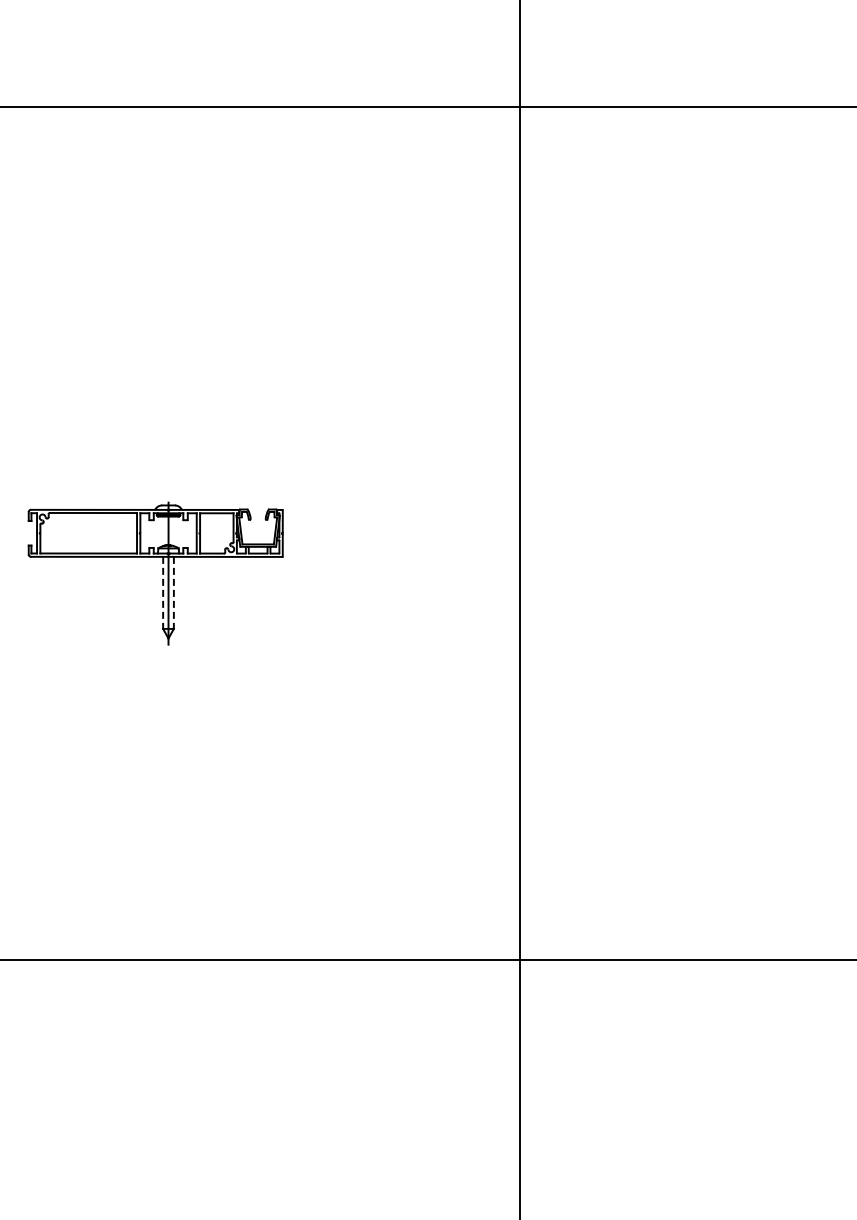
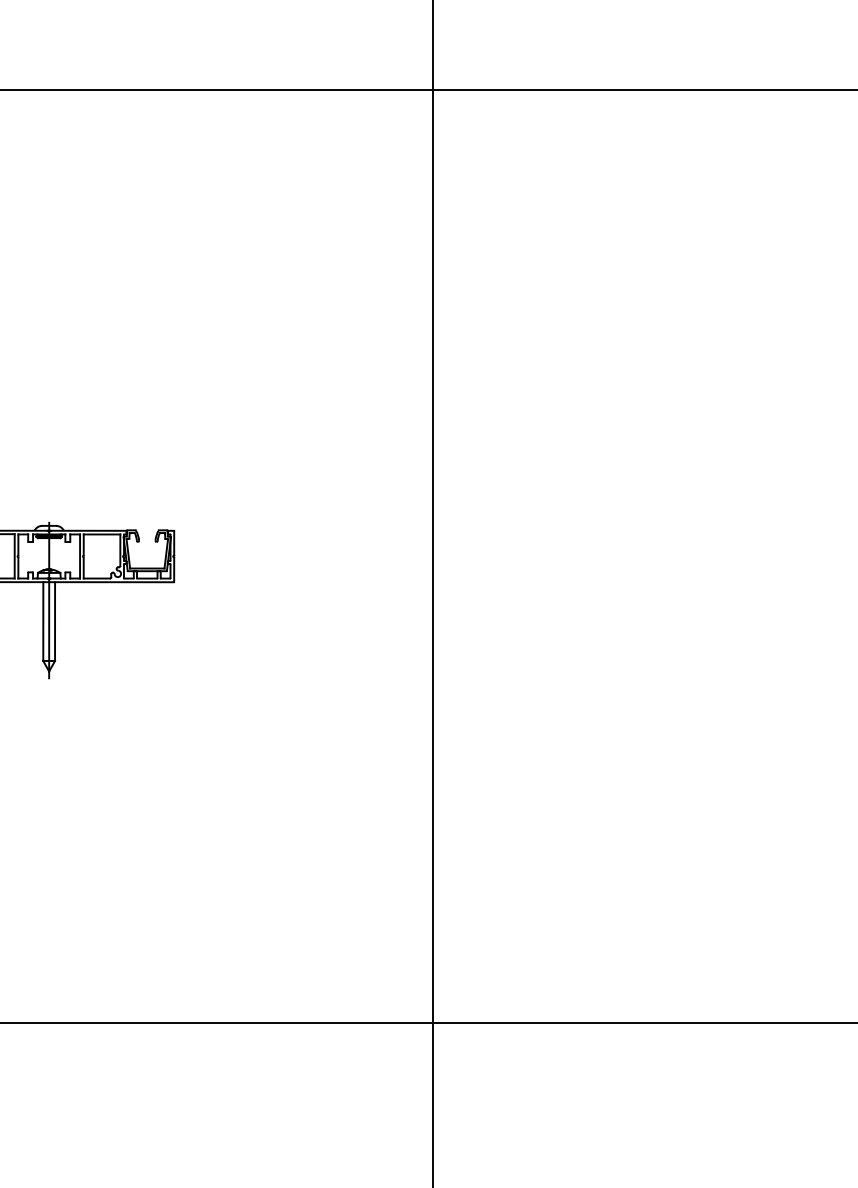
line: (163, 593) -> (43, 622), dashed -> solid
line: (173, 593) -> (54, 622), dashed -> solid

